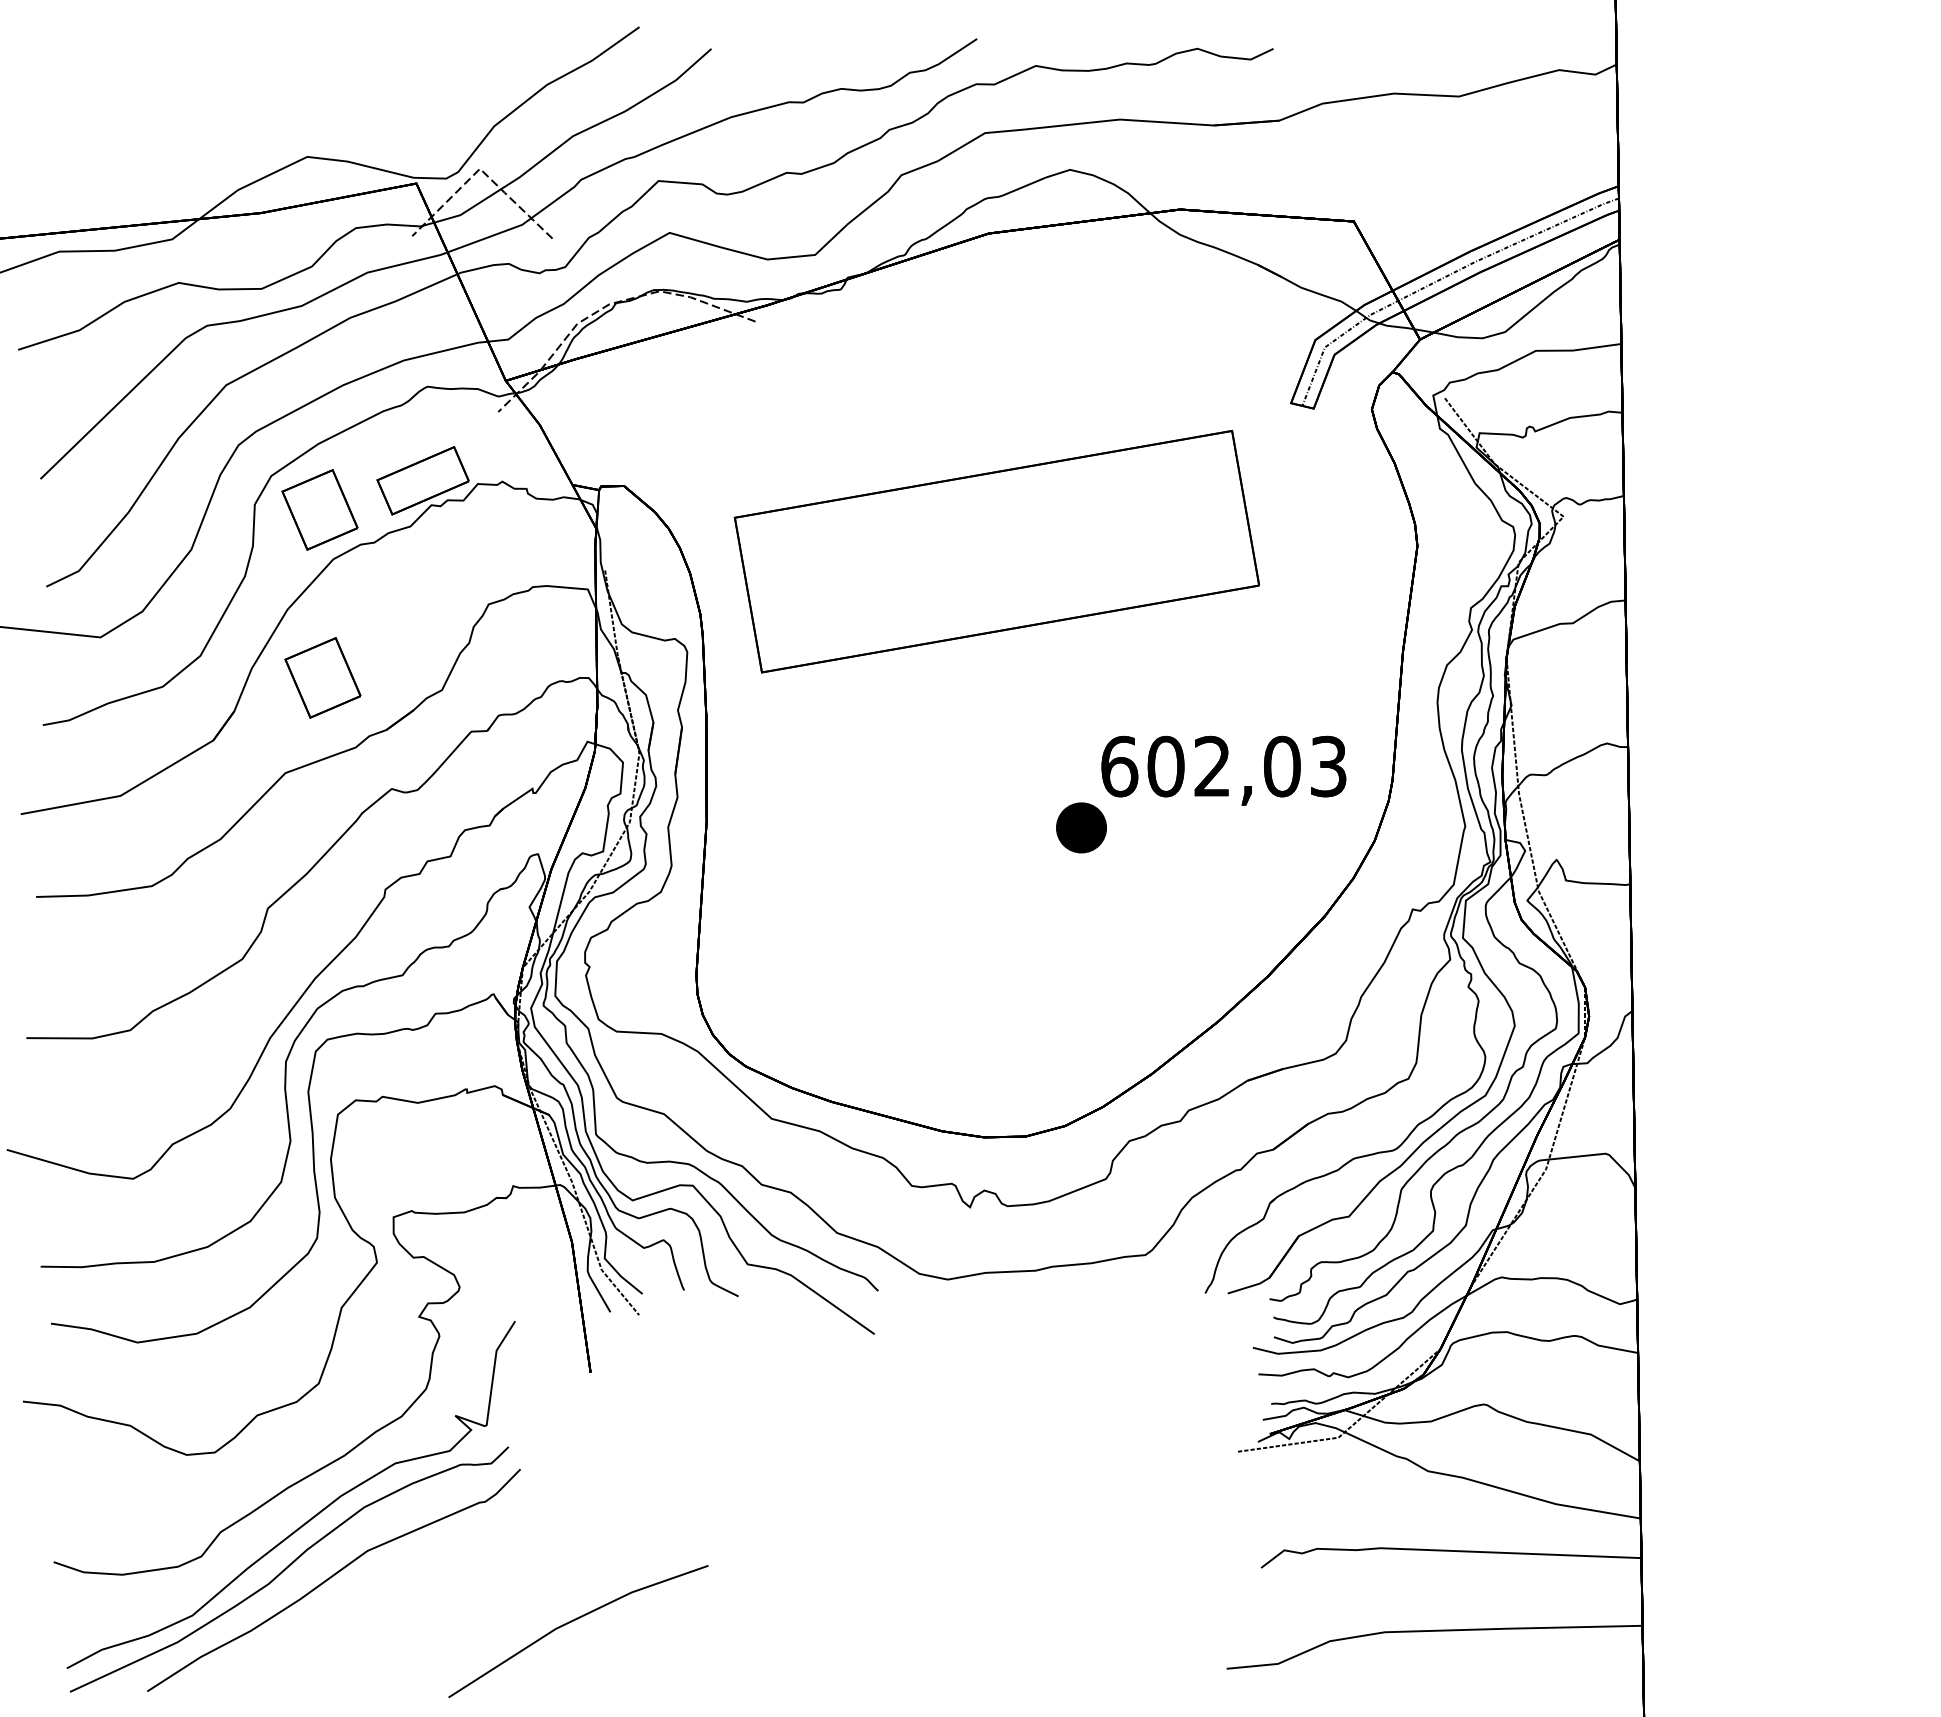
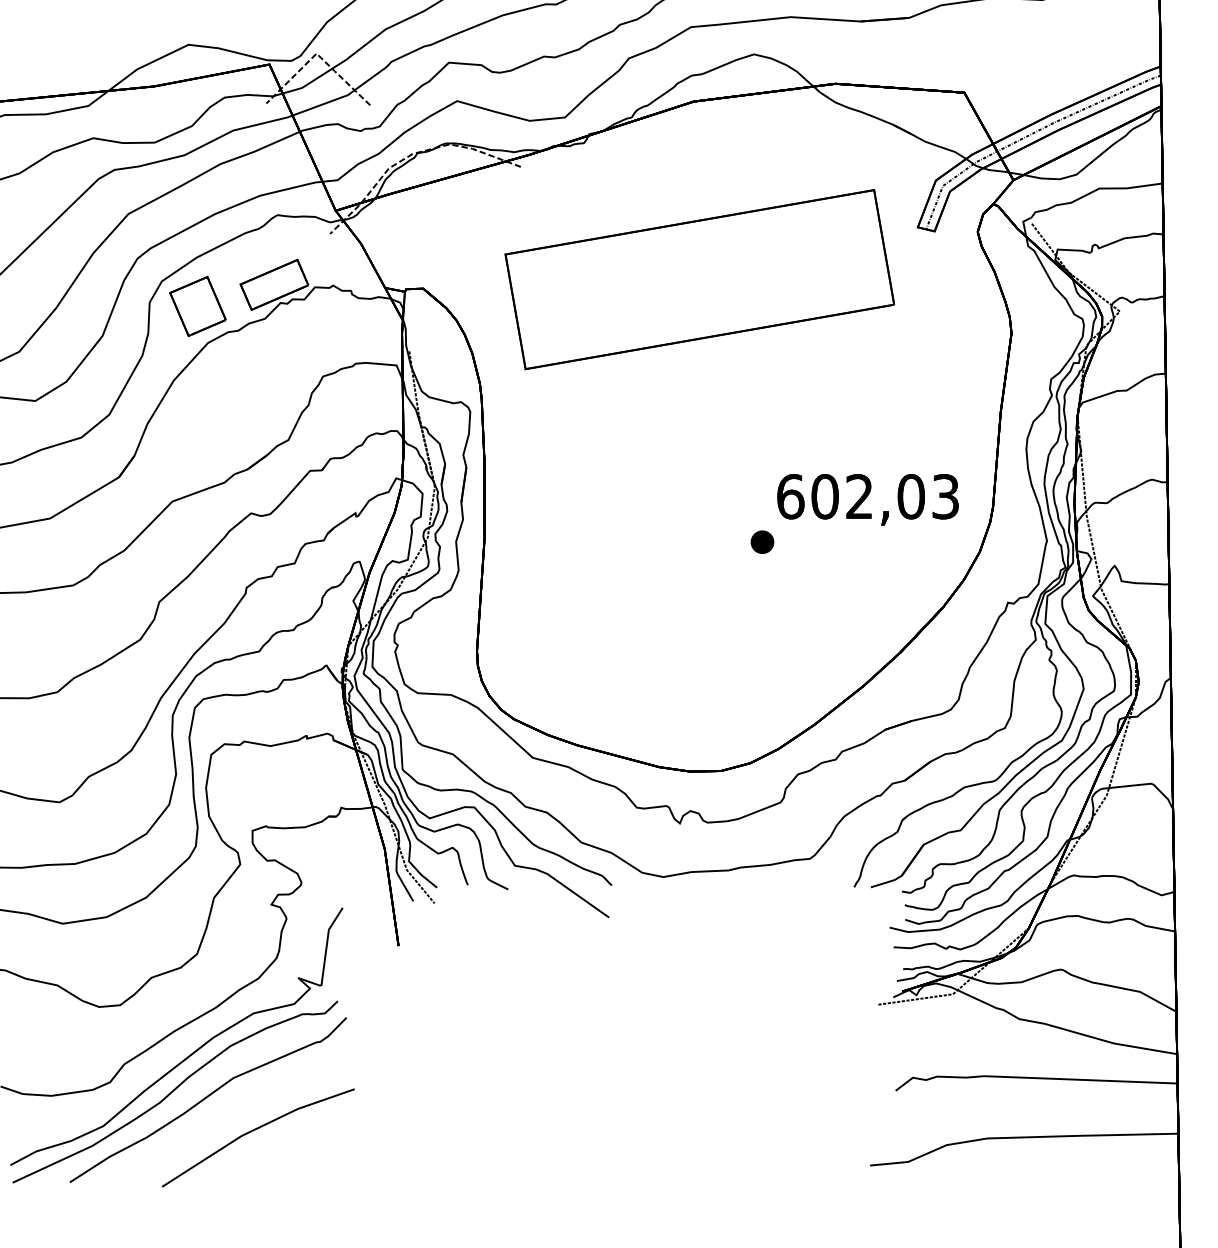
part: (996, 551) -> (699, 279), moved
part: (322, 677) -> (199, 430), removed
part: (1081, 827) -> (762, 541), size x0.62
line: (573, 1621) -> (254, 1130), moved

